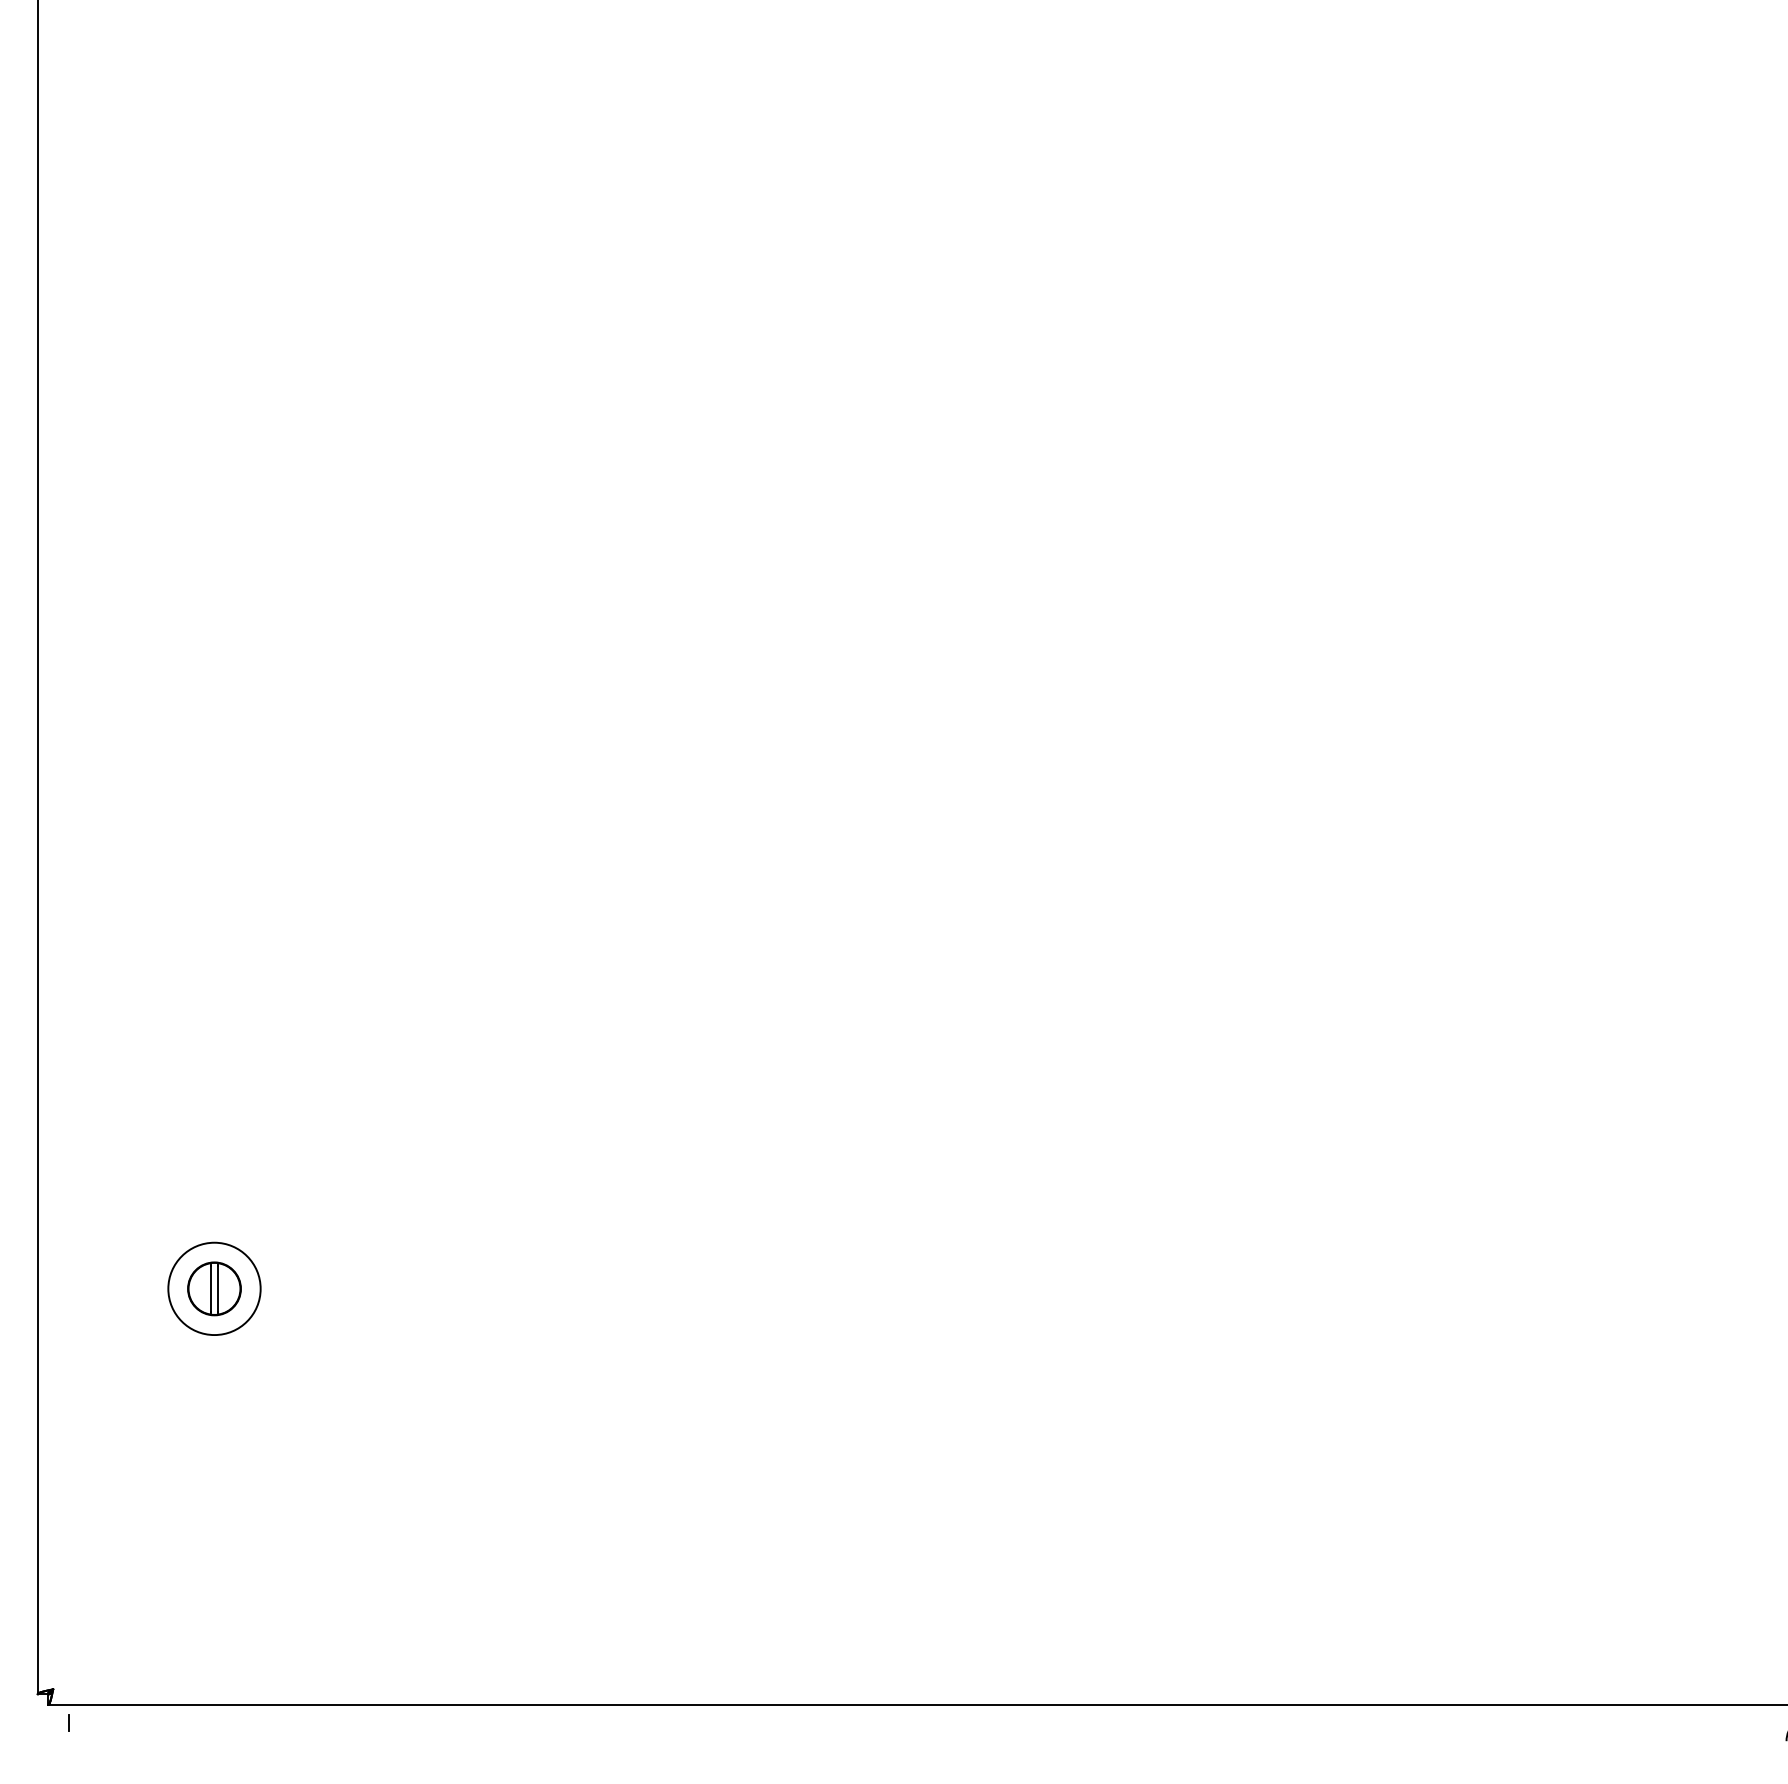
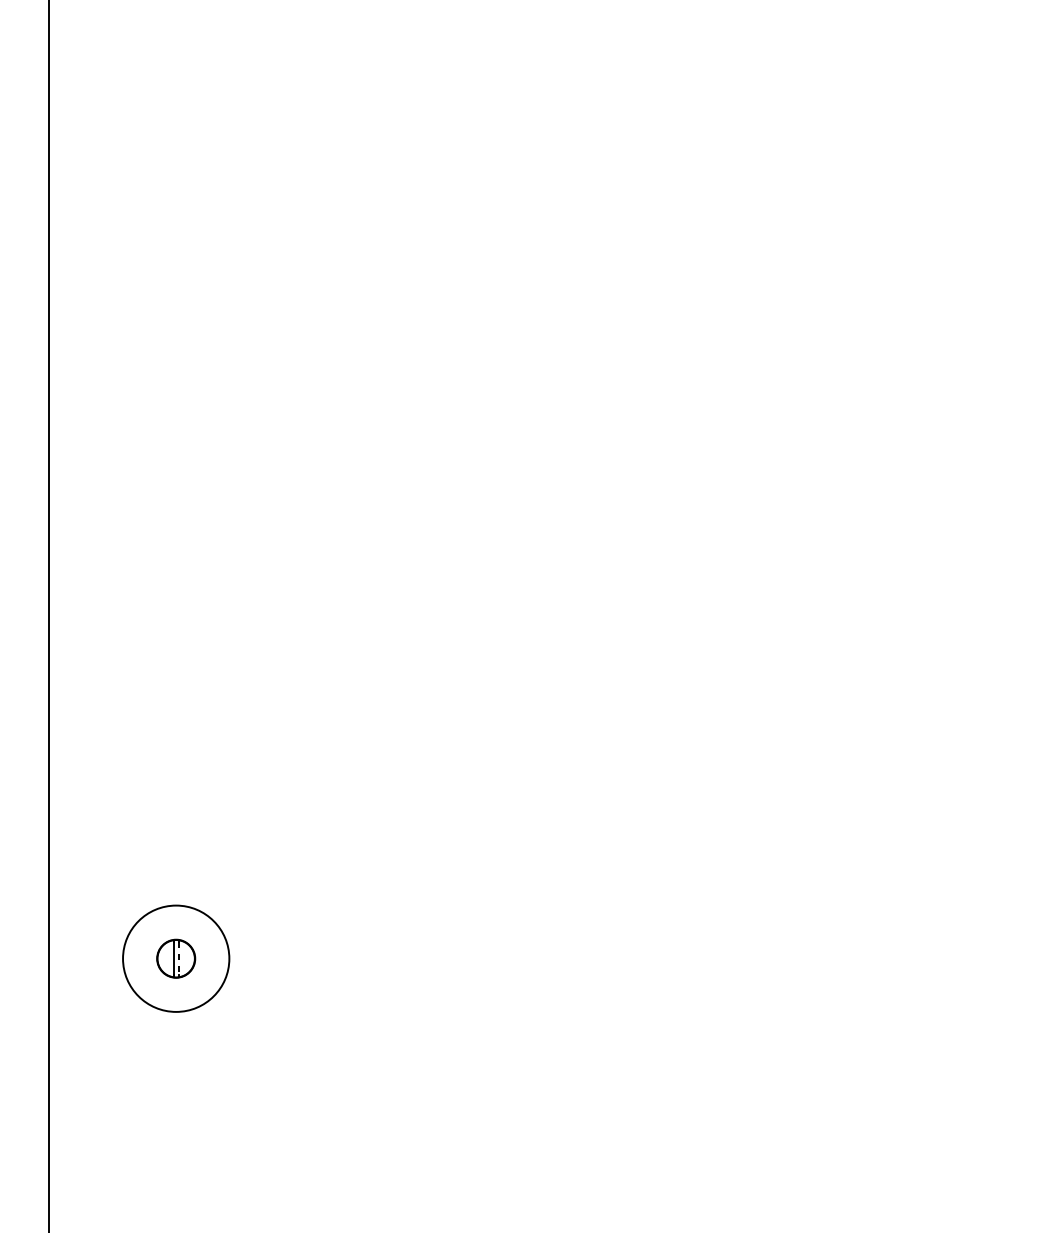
circle: (214, 1288) -> (176, 958), size x1.6
line: (218, 1289) -> (179, 959), solid -> dashed

